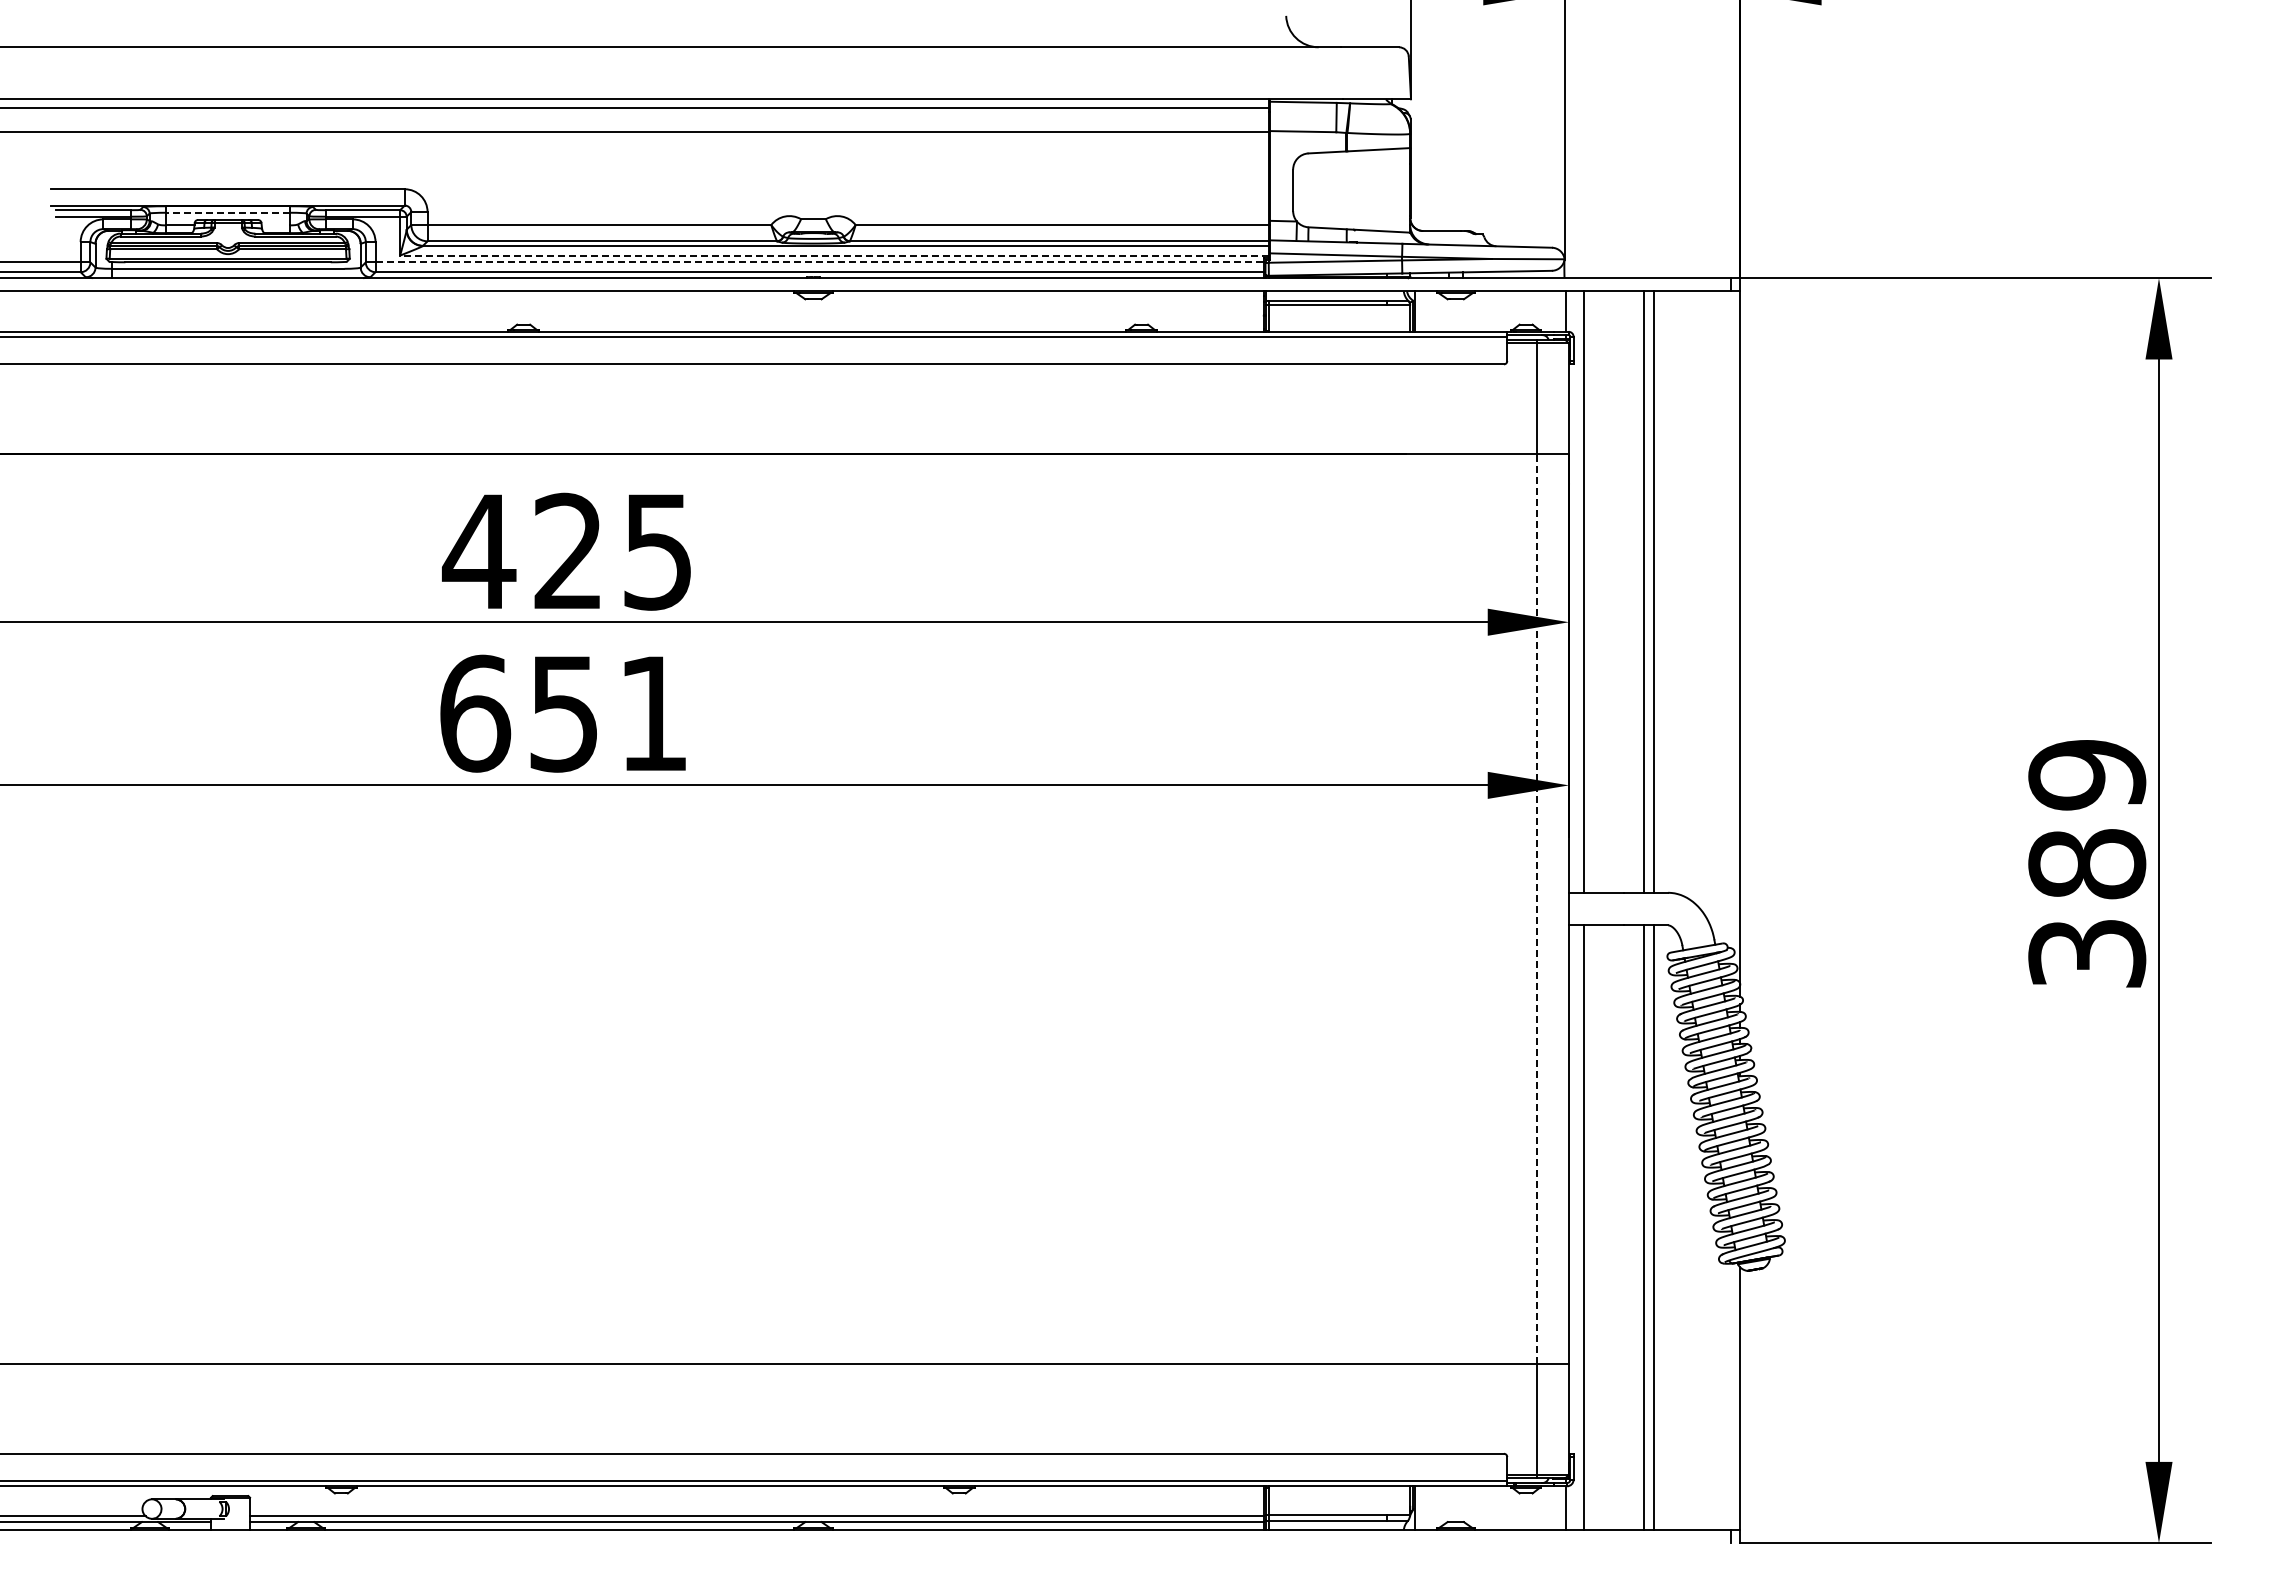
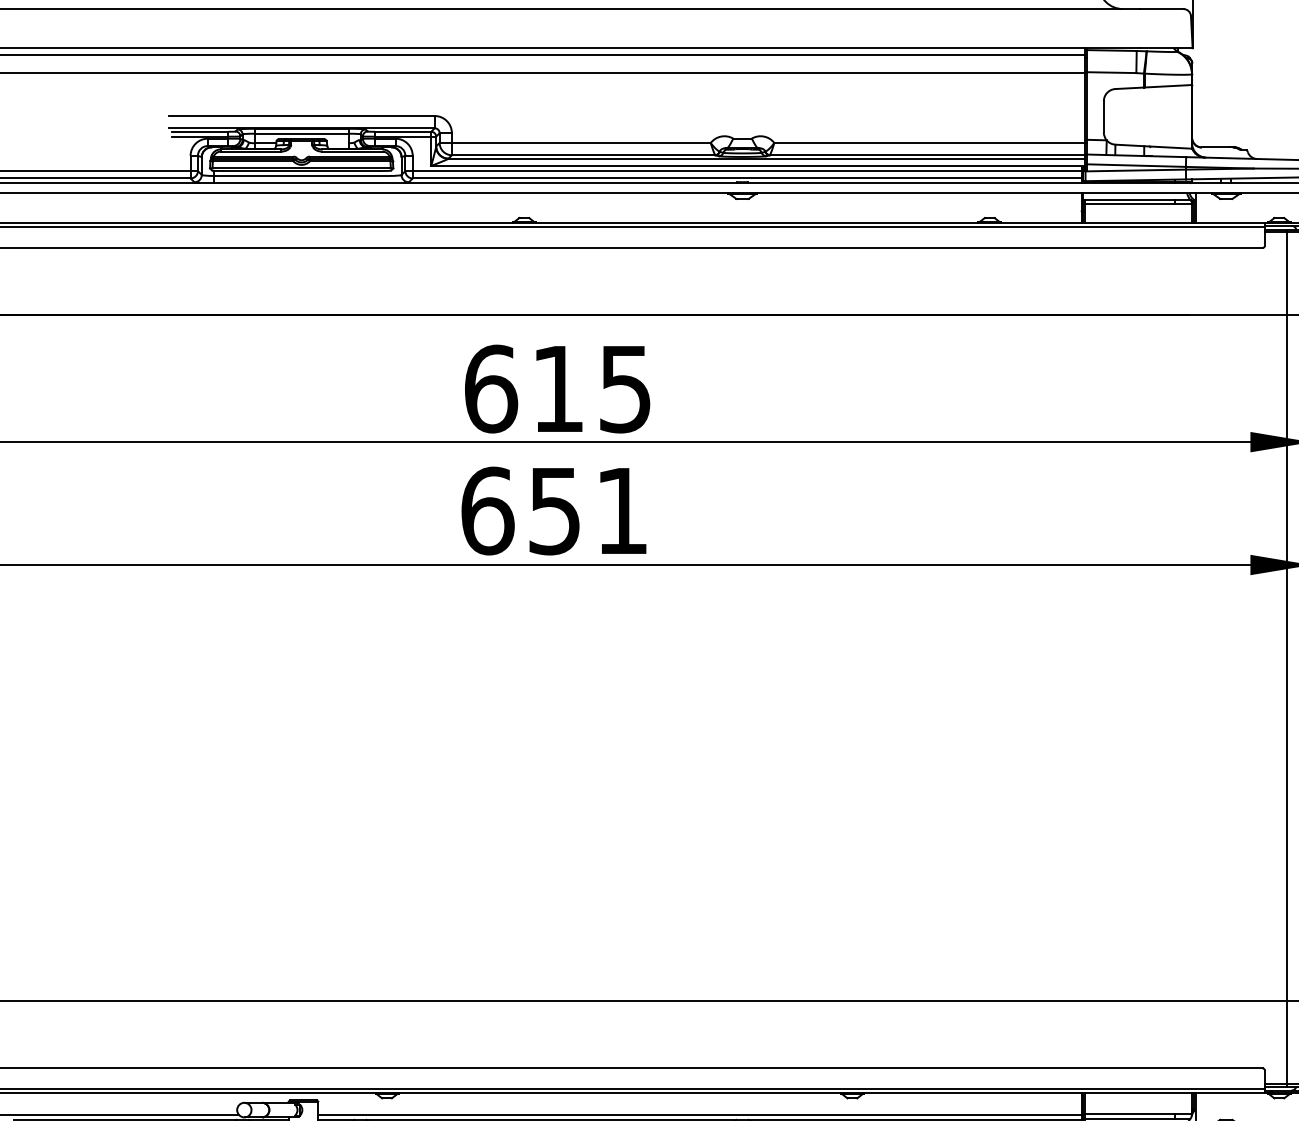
line: (227, 212) -> (301, 133), dashed -> solid
line: (833, 255) -> (757, 165), dashed -> solid
line: (820, 262) -> (747, 171), dashed -> solid
text: (520, 551) -> (521, 388), 425 -> 615
line: (1536, 908) -> (1287, 657), dashed -> solid

